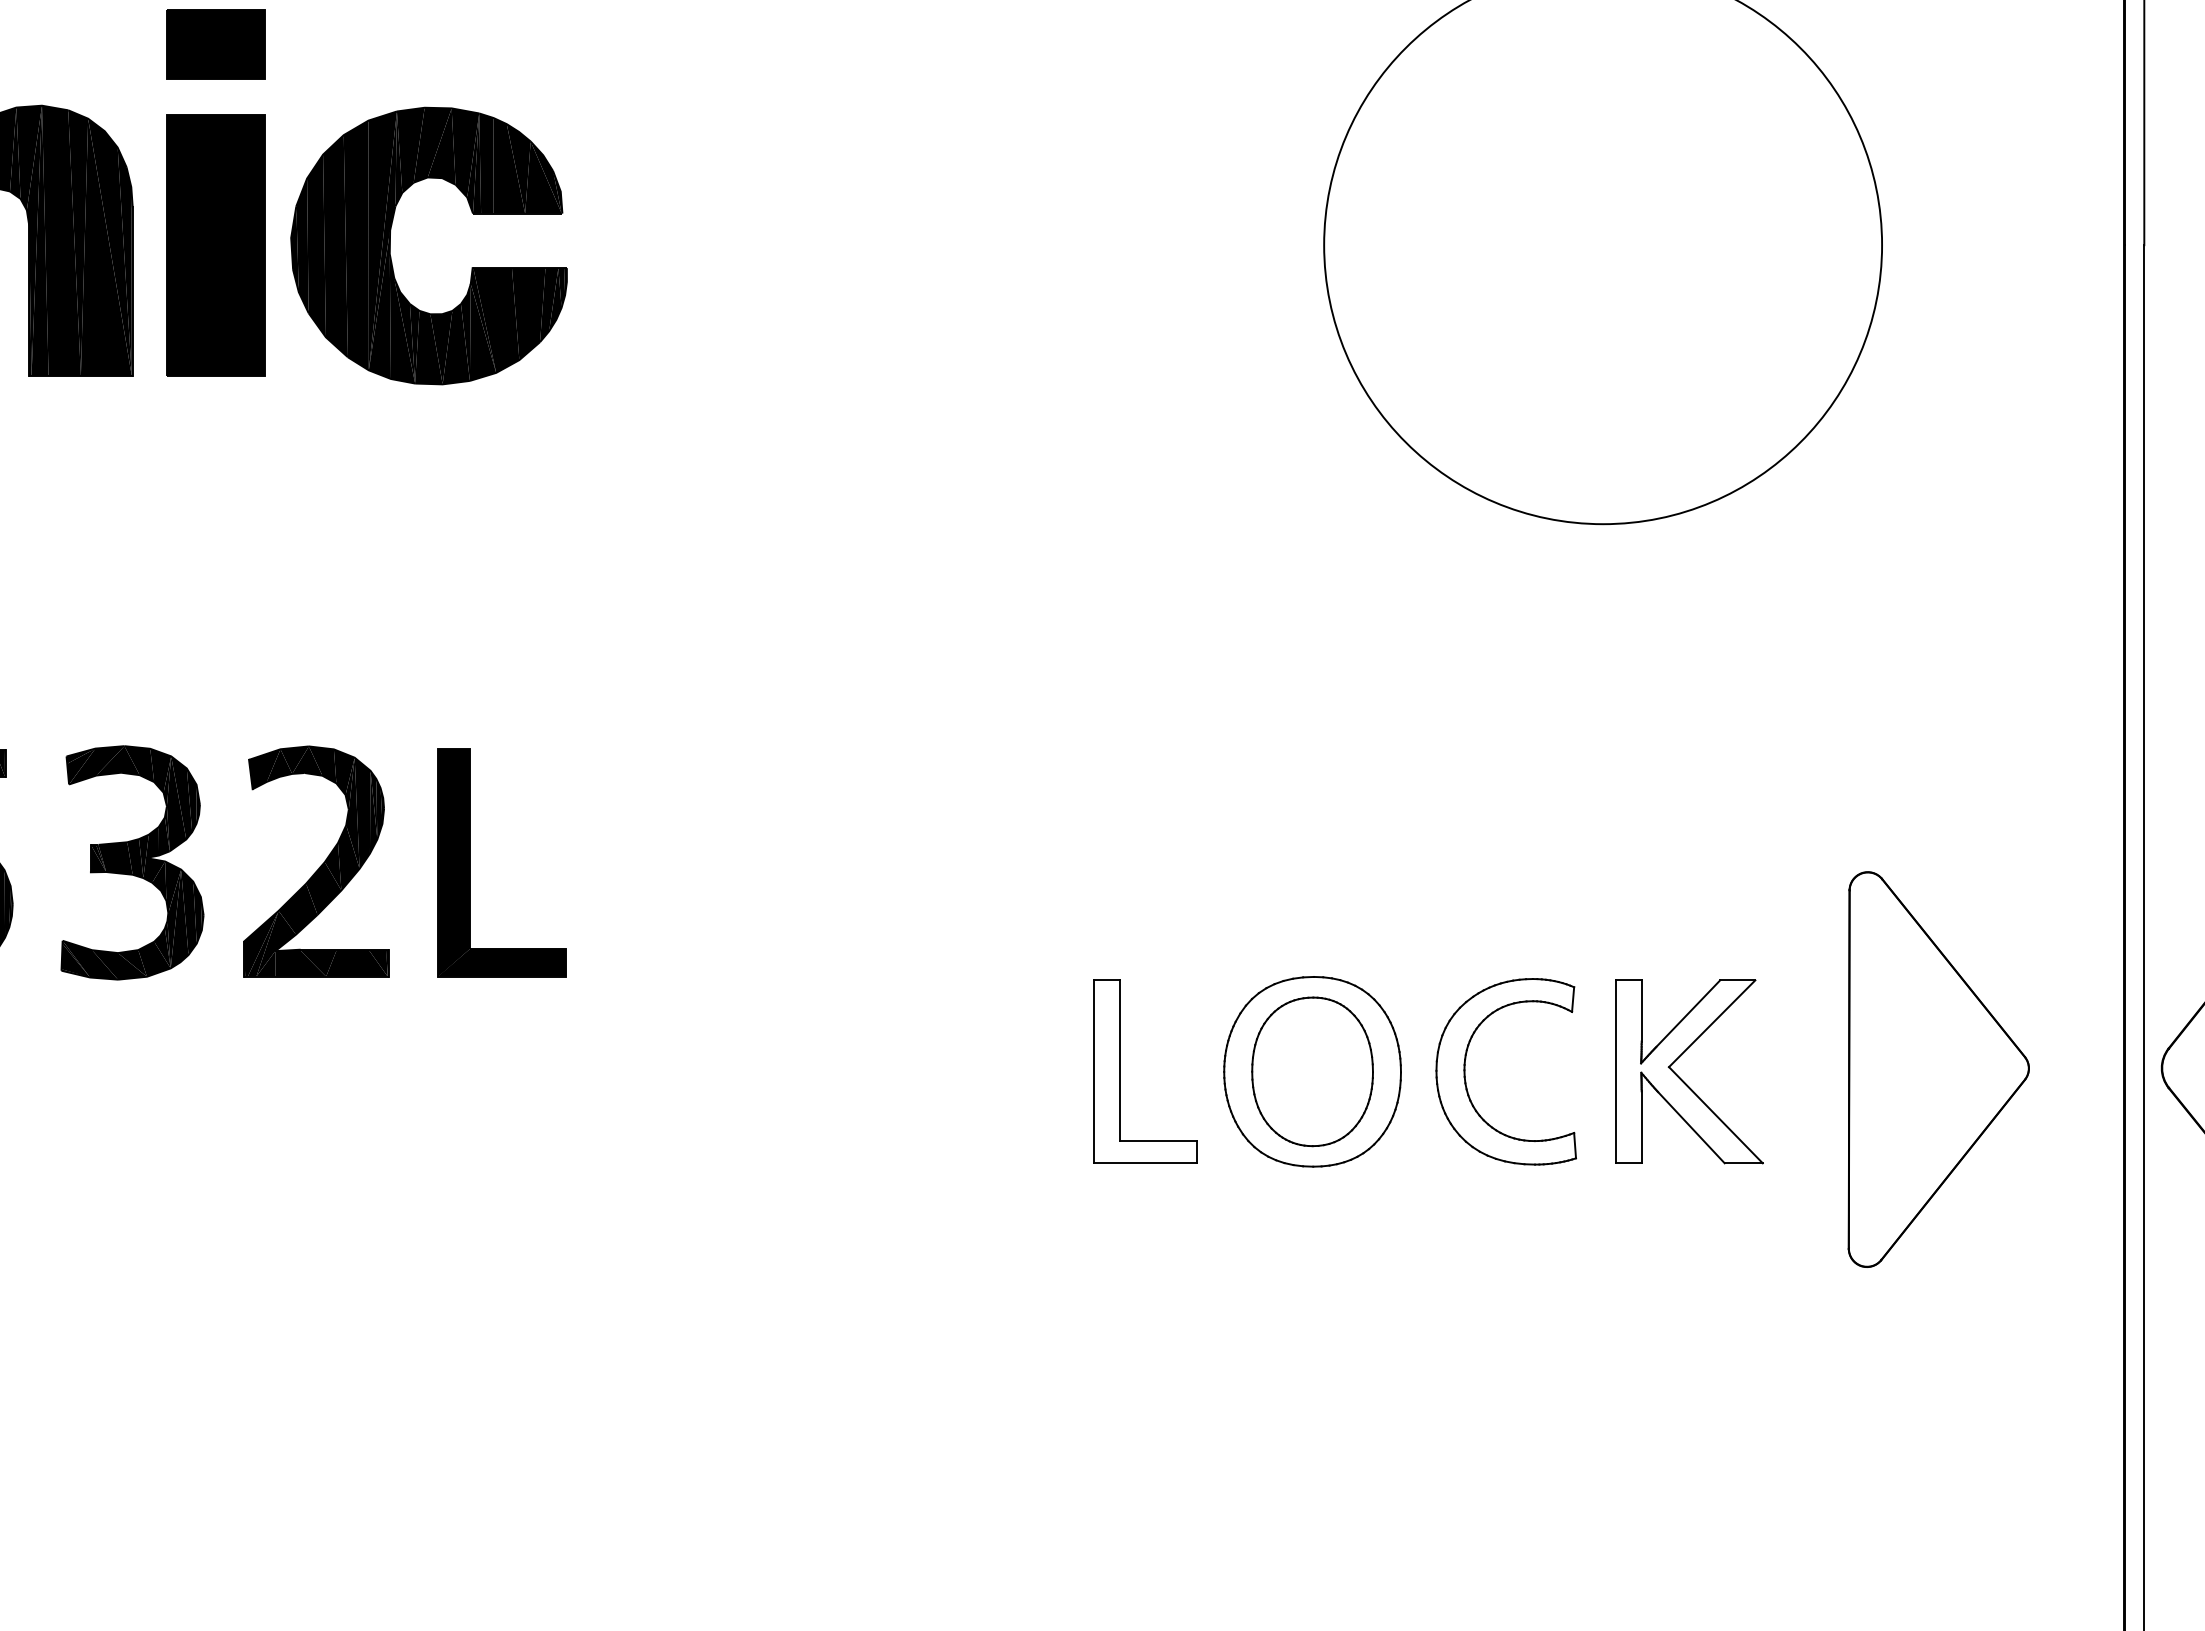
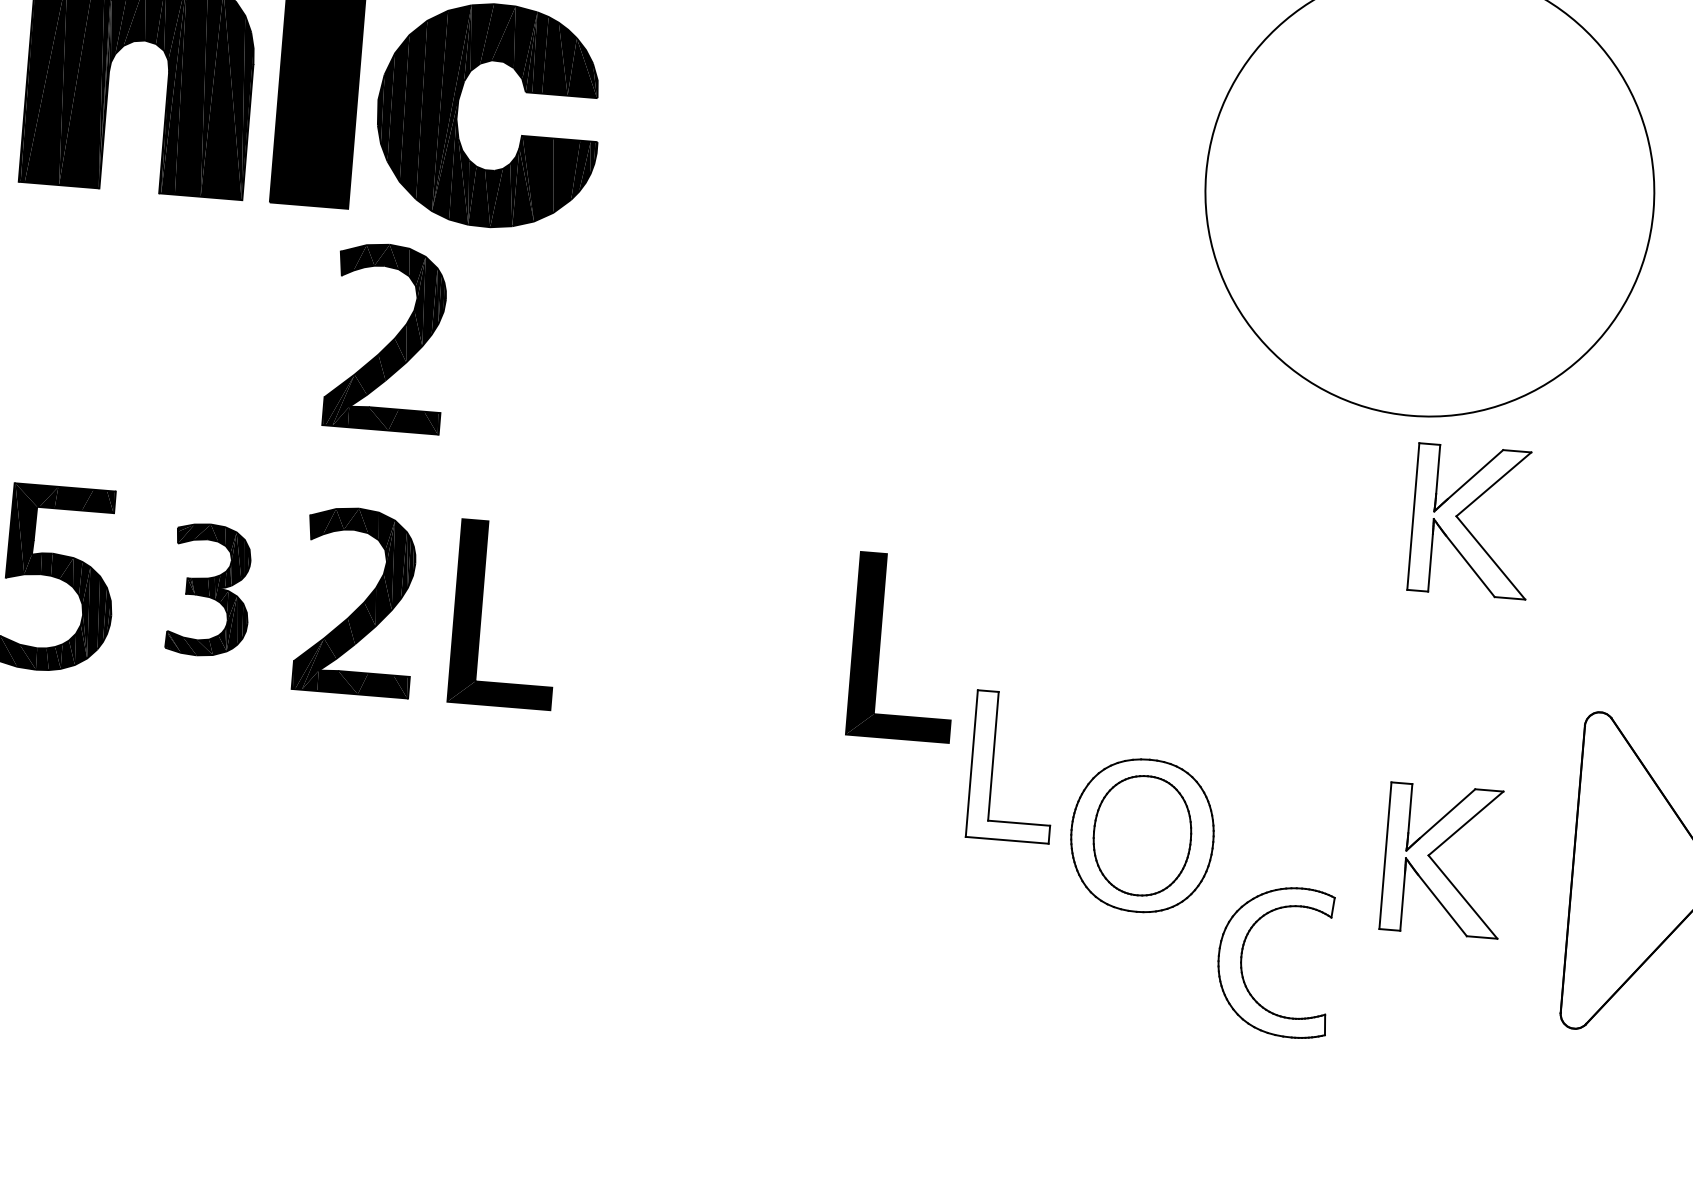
part: (327, 531) -> (388, 337), added
part: (1681, 655) -> (1465, 526), added
part: (132, 862) -> (210, 590), size x0.7
part: (967, 862) -> (879, 645), added
part: (1120, 1071) -> (993, 765), moved
part: (1465, 1071) -> (1242, 958), moved

